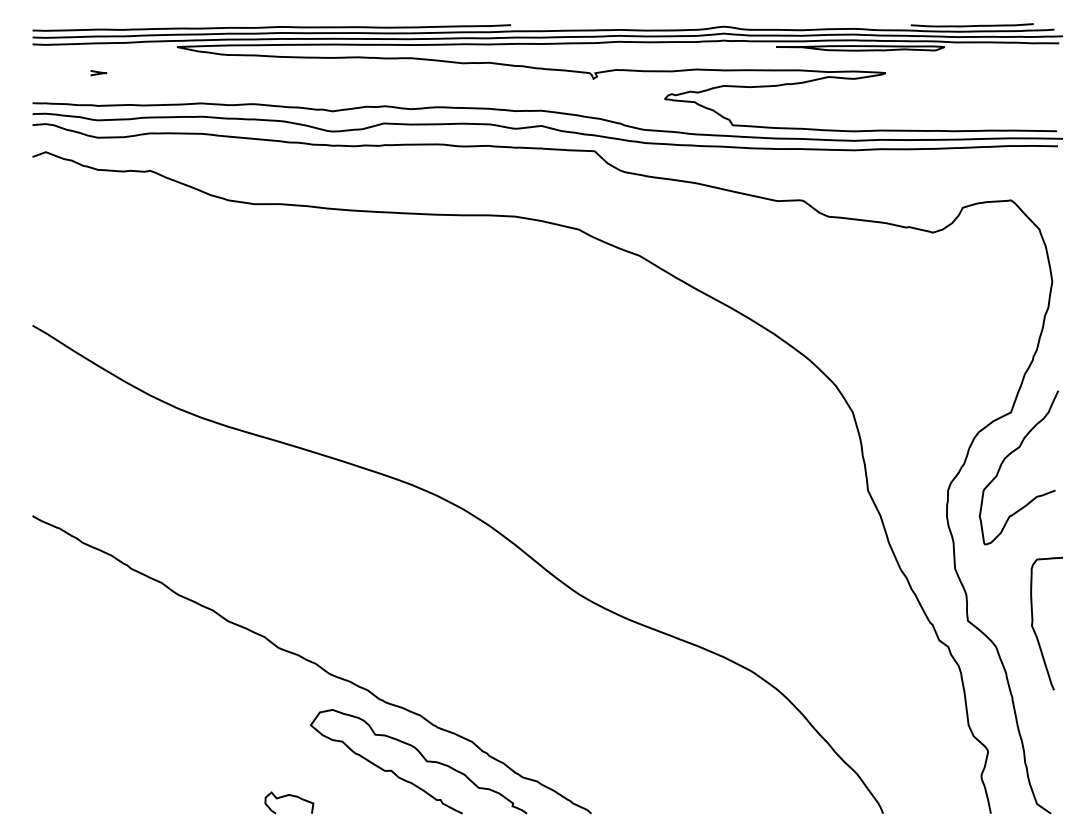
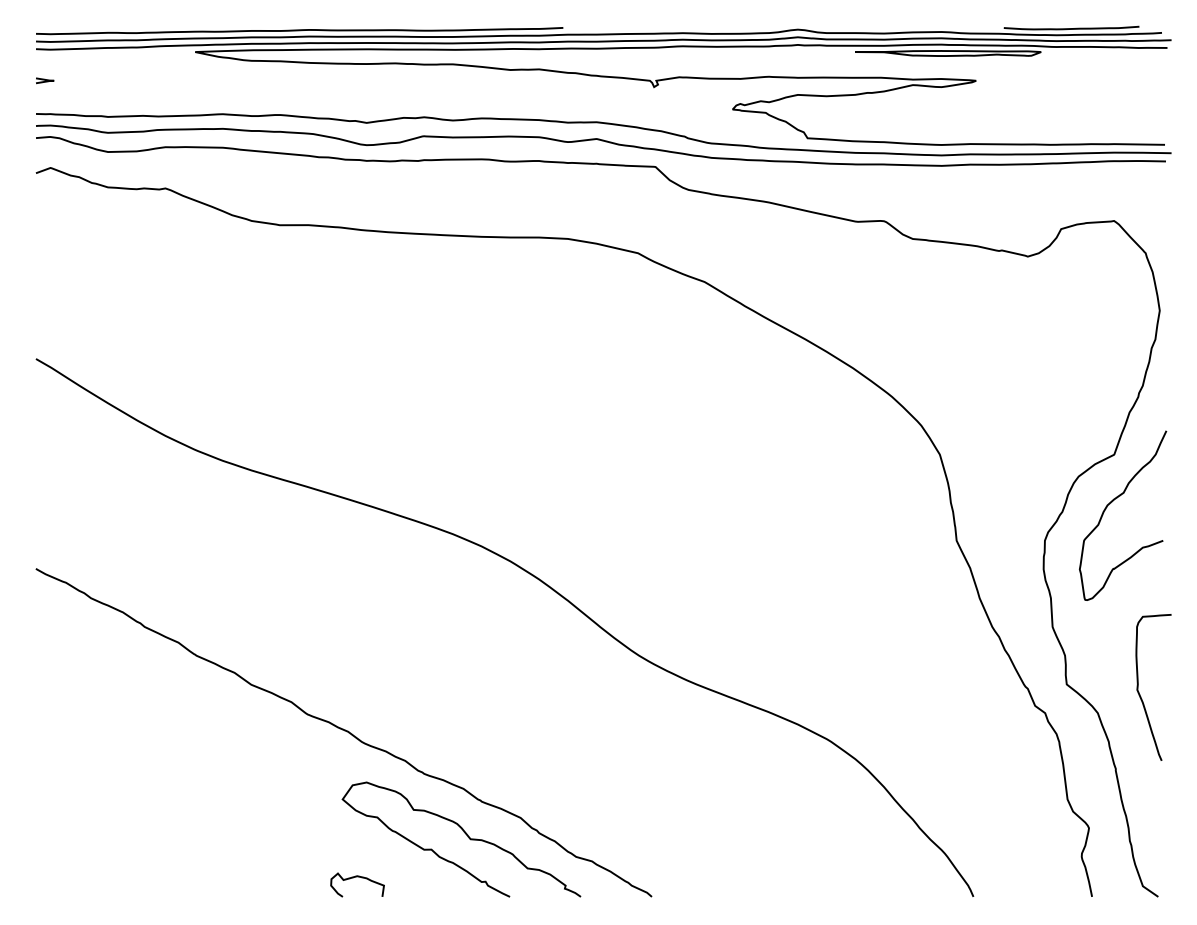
curve: (98, 73) -> (44, 81), moved
curve: (290, 796) -> (358, 877), moved

